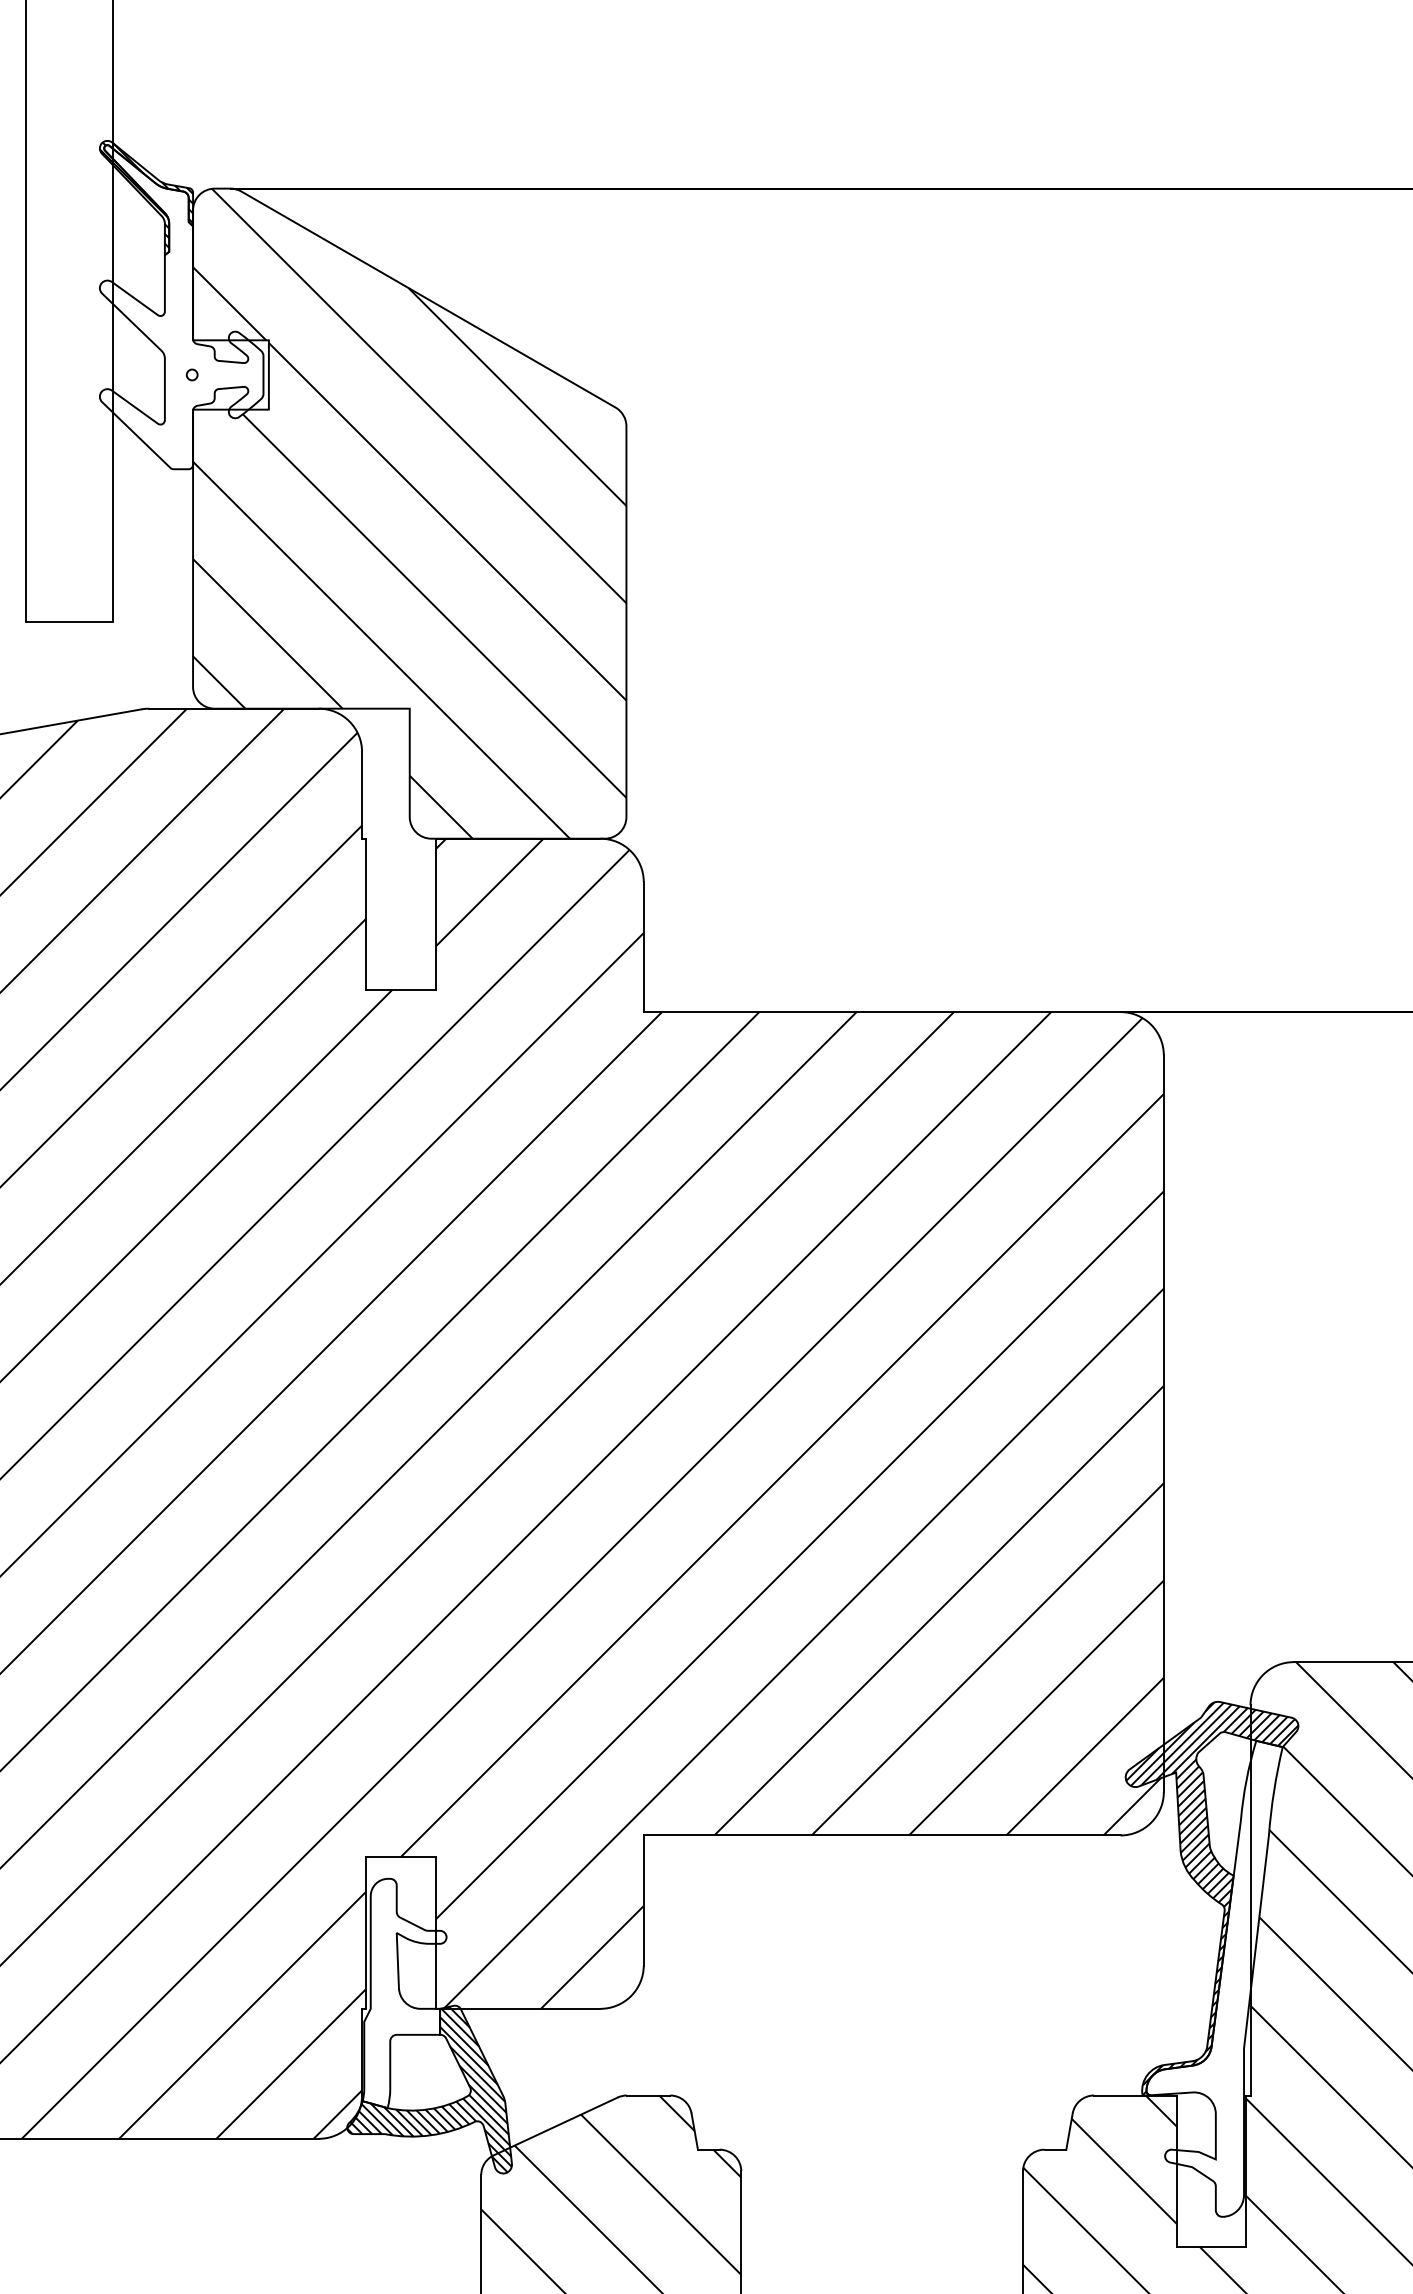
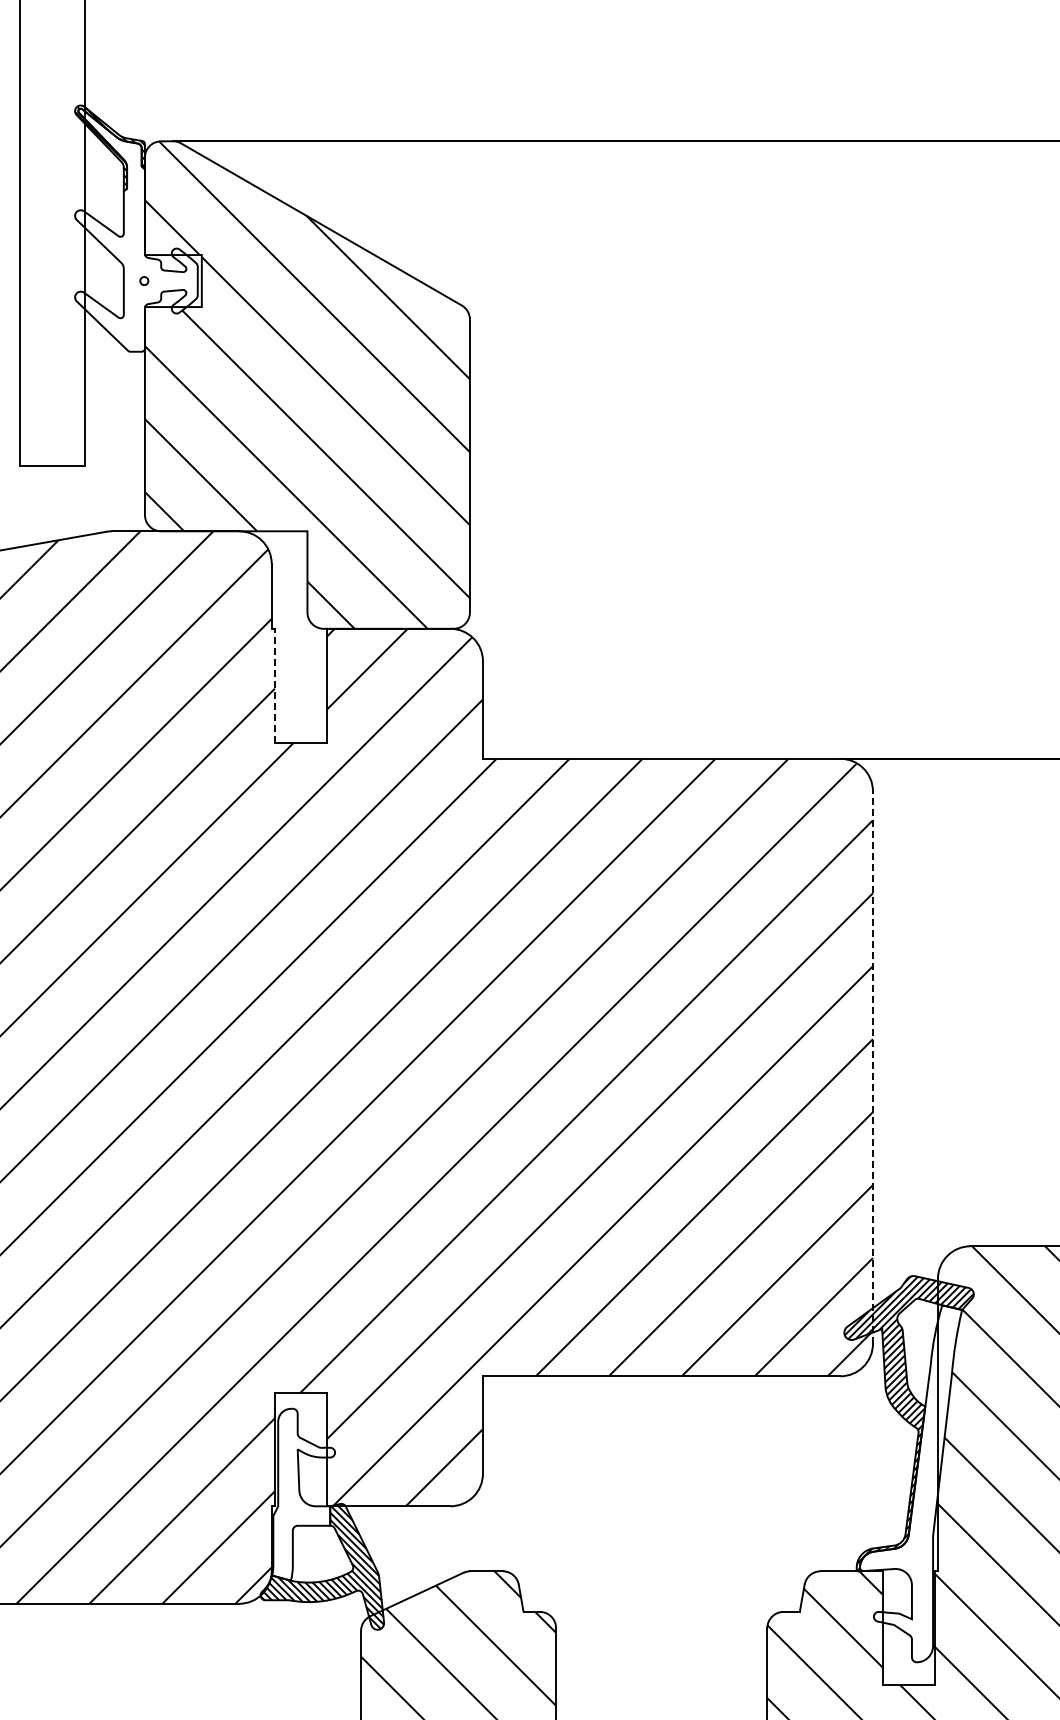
line: (365, 914) -> (274, 685), solid -> dashed
line: (1163, 1423) -> (872, 1067), solid -> dashed

